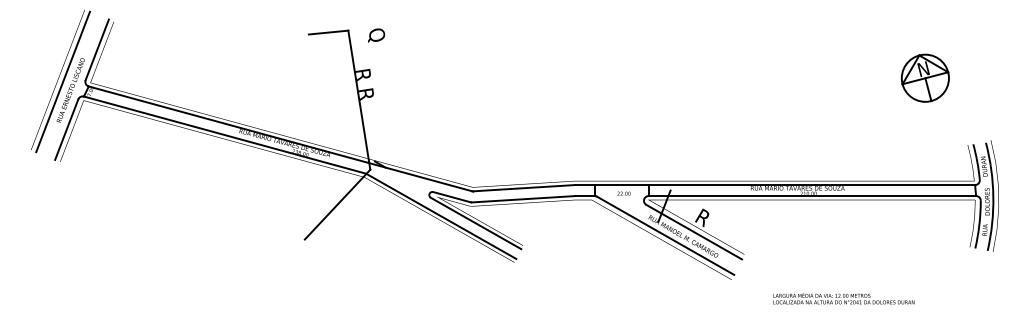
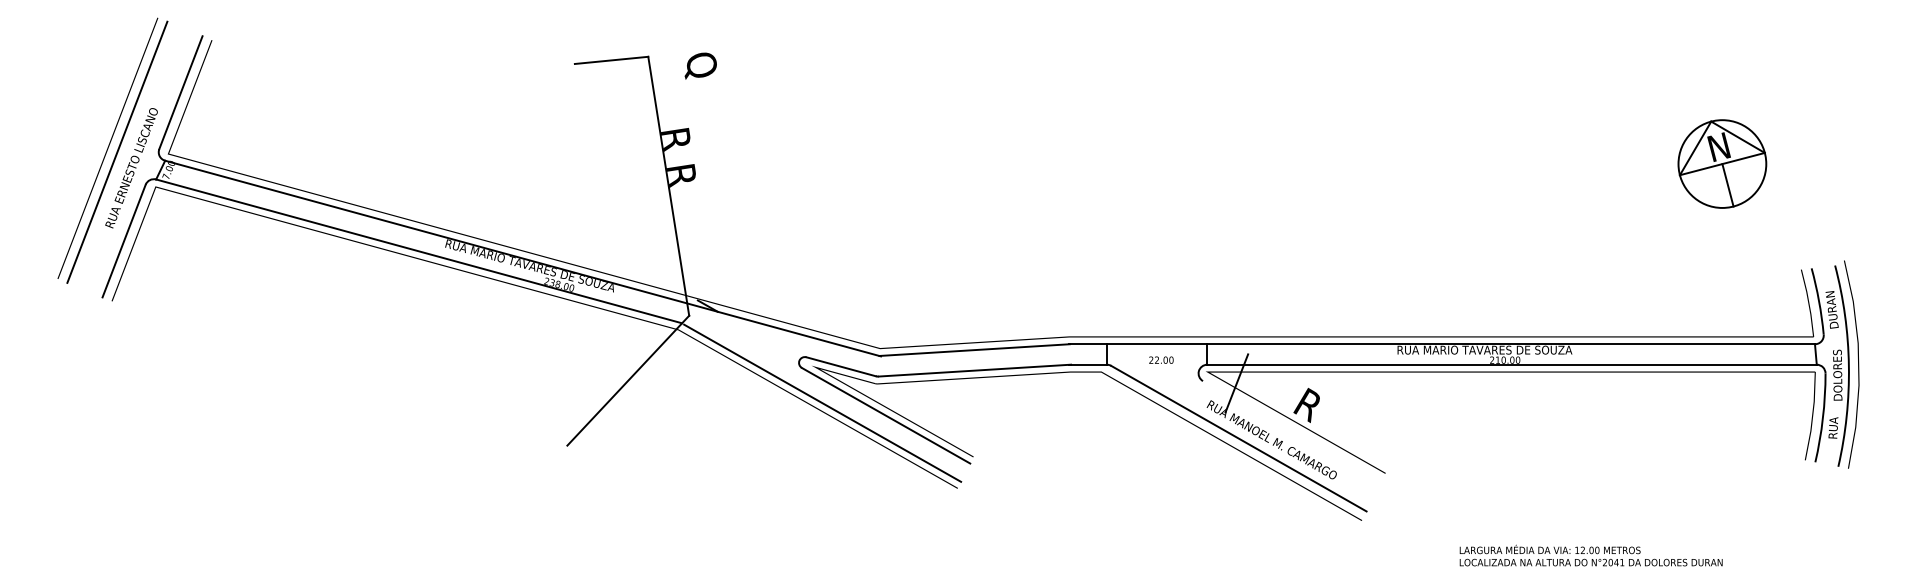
part: (924, 77) -> (1720, 162), moved
line: (693, 231) -> (1290, 430), removed
text: (843, 298) -> (1590, 555), moved

